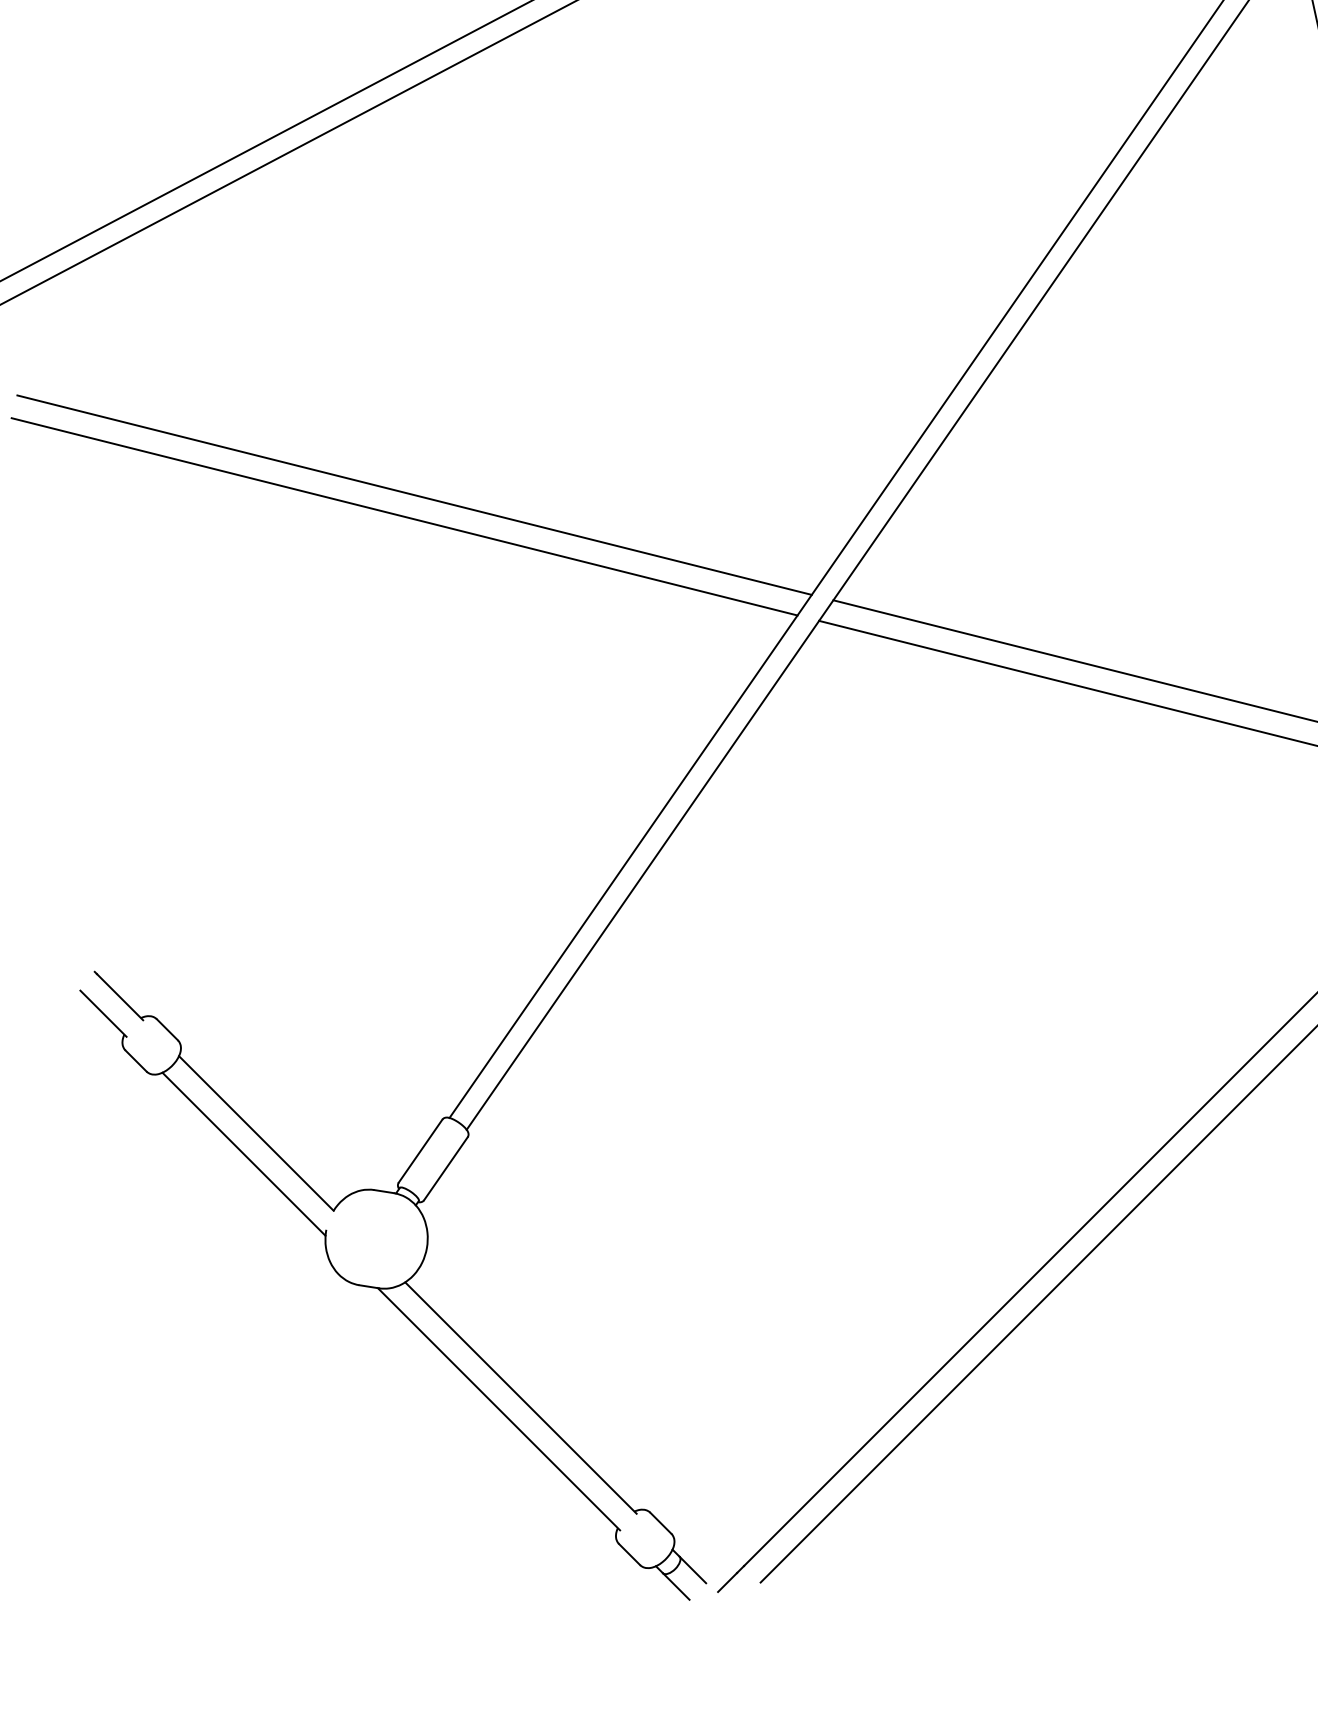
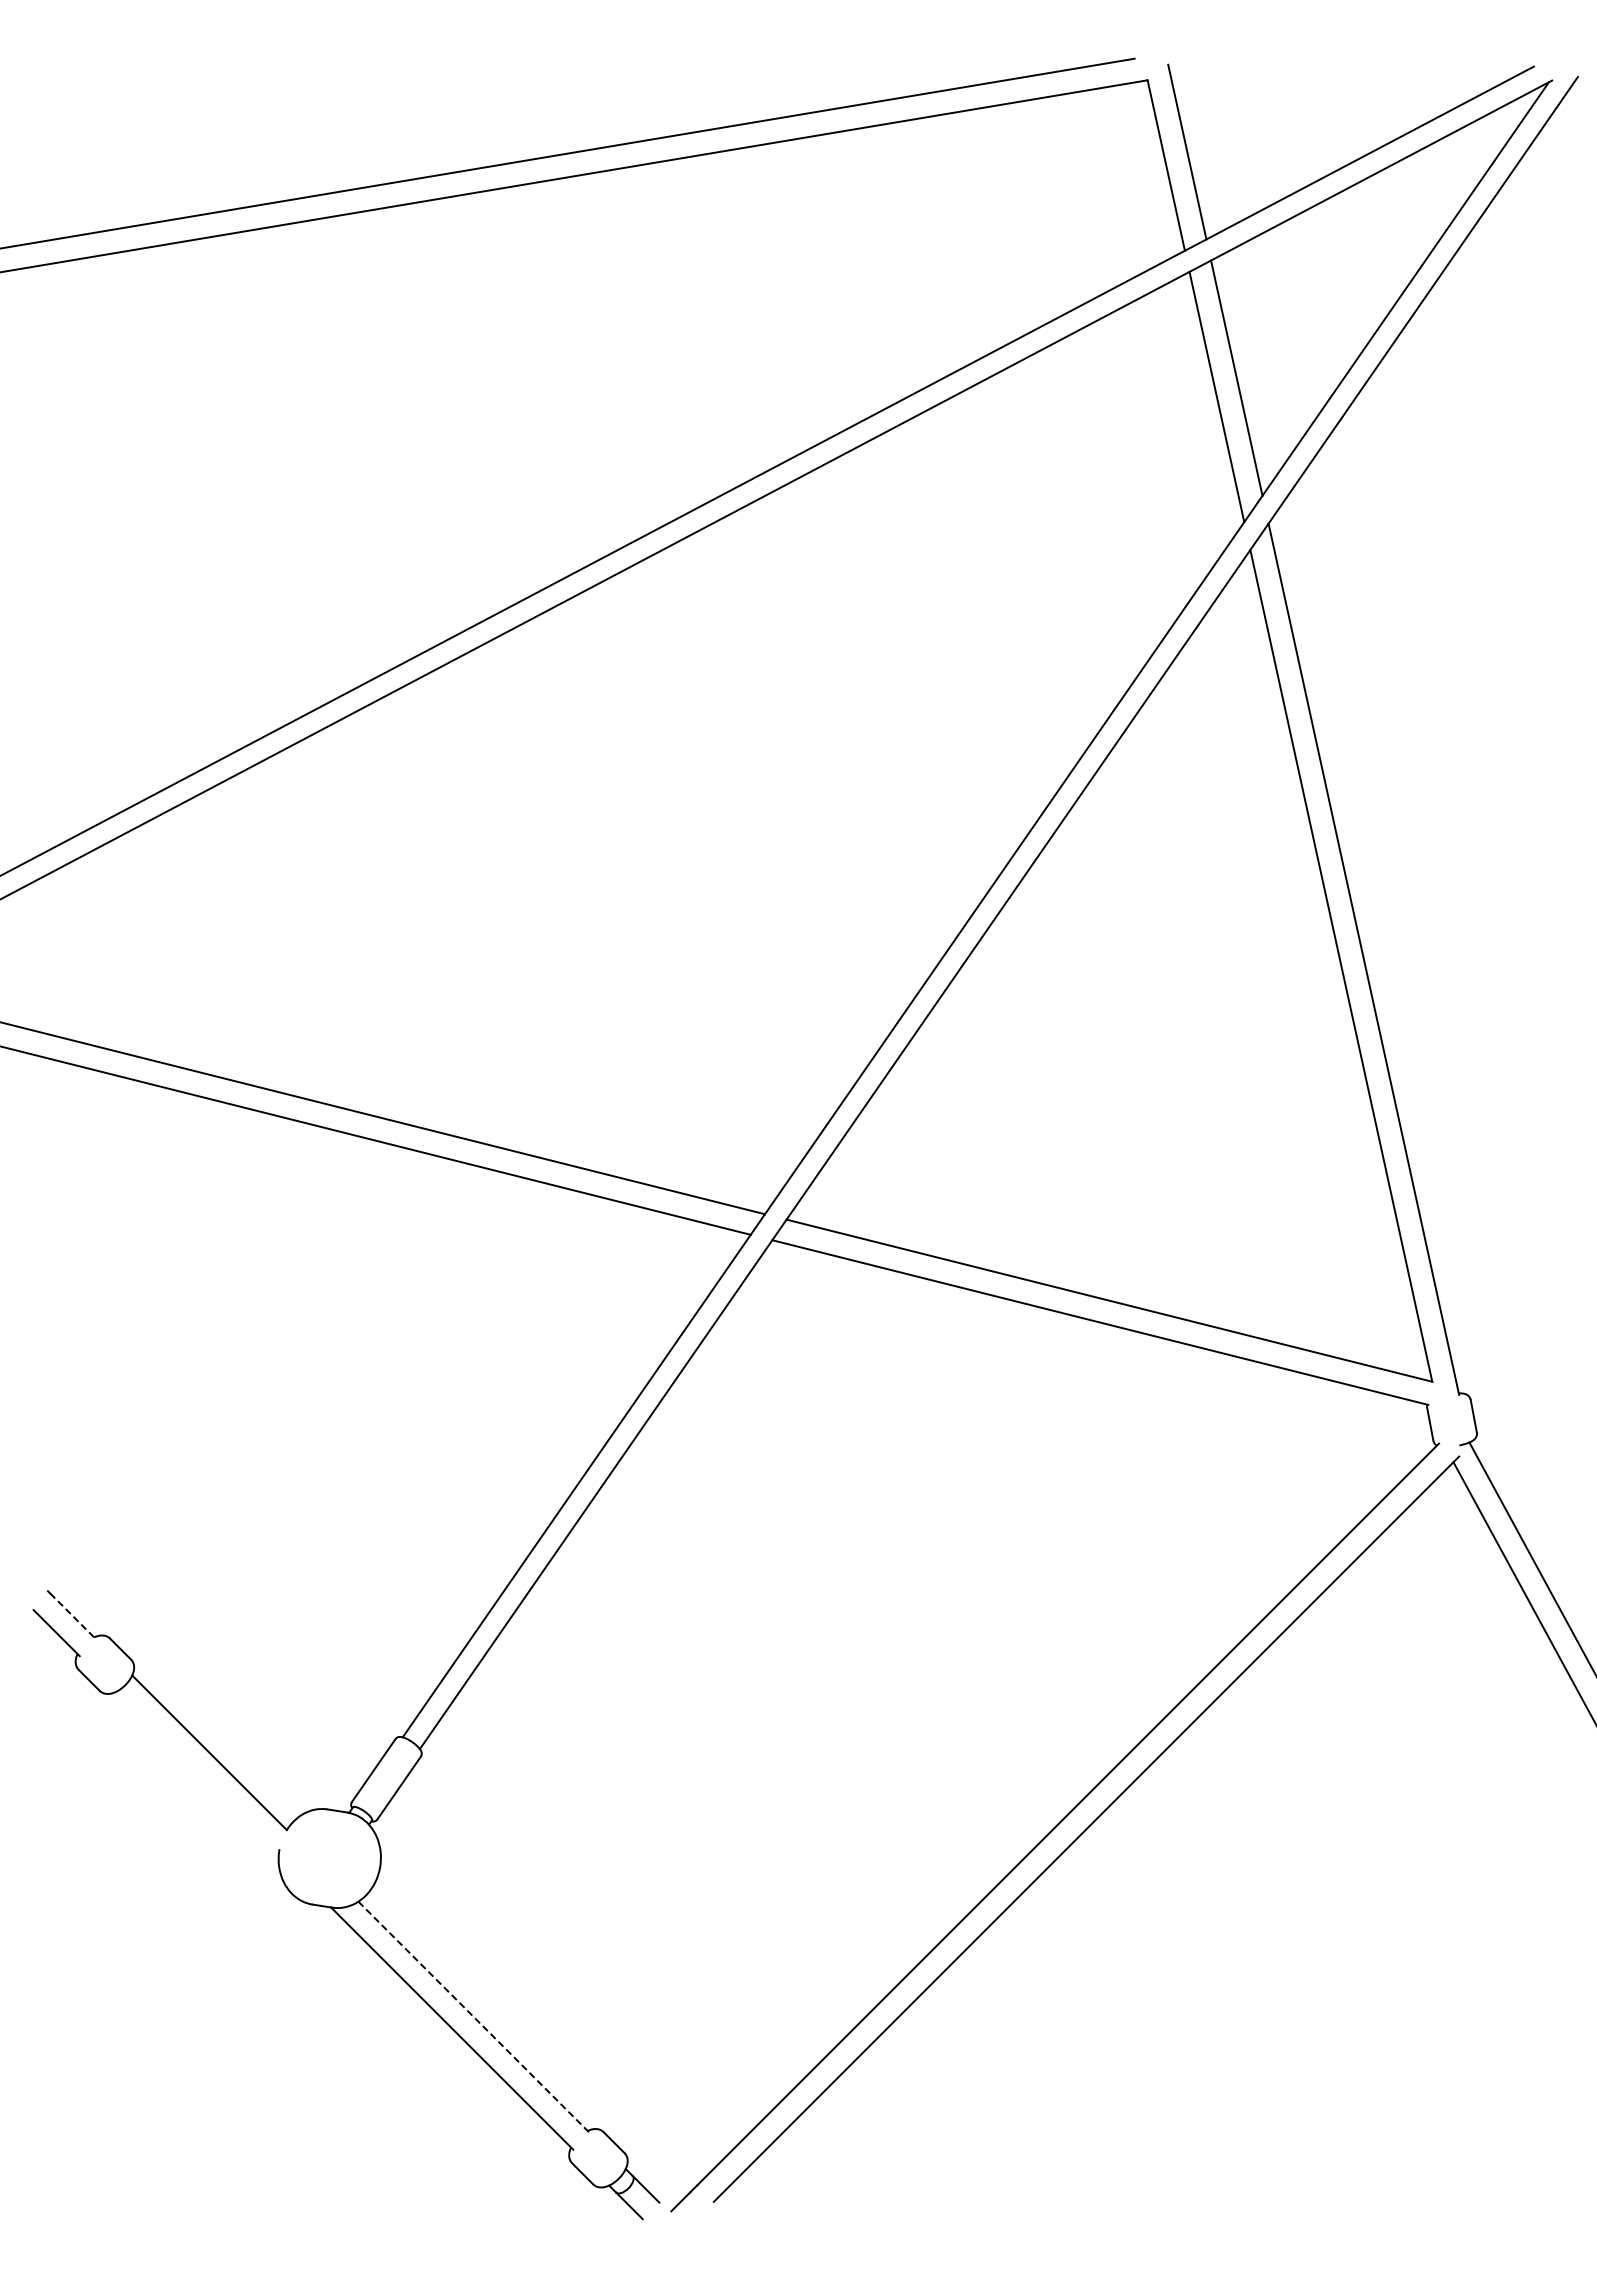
line: (120, 997) -> (73, 1616), solid -> dashed
line: (243, 1154) -> (196, 1773), removed
line: (521, 1398) -> (474, 2017), solid -> dashed

